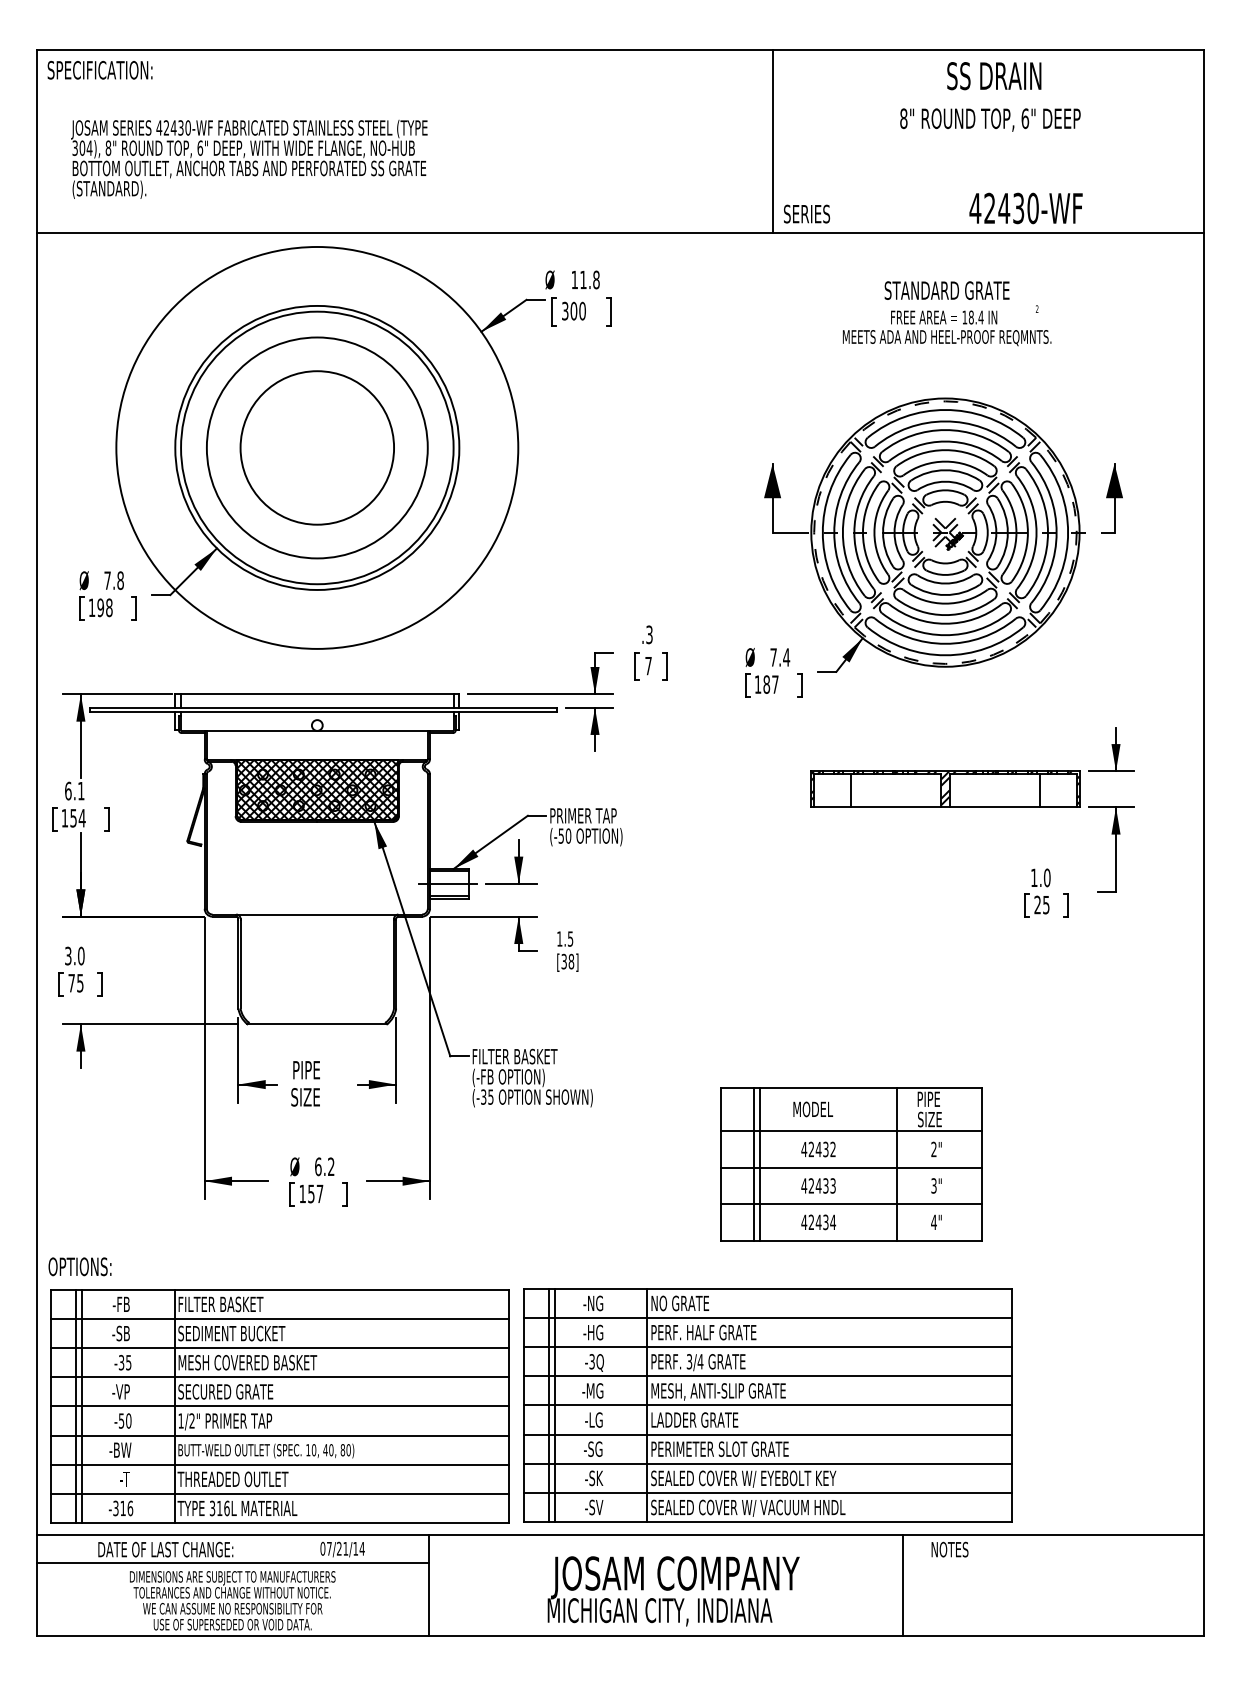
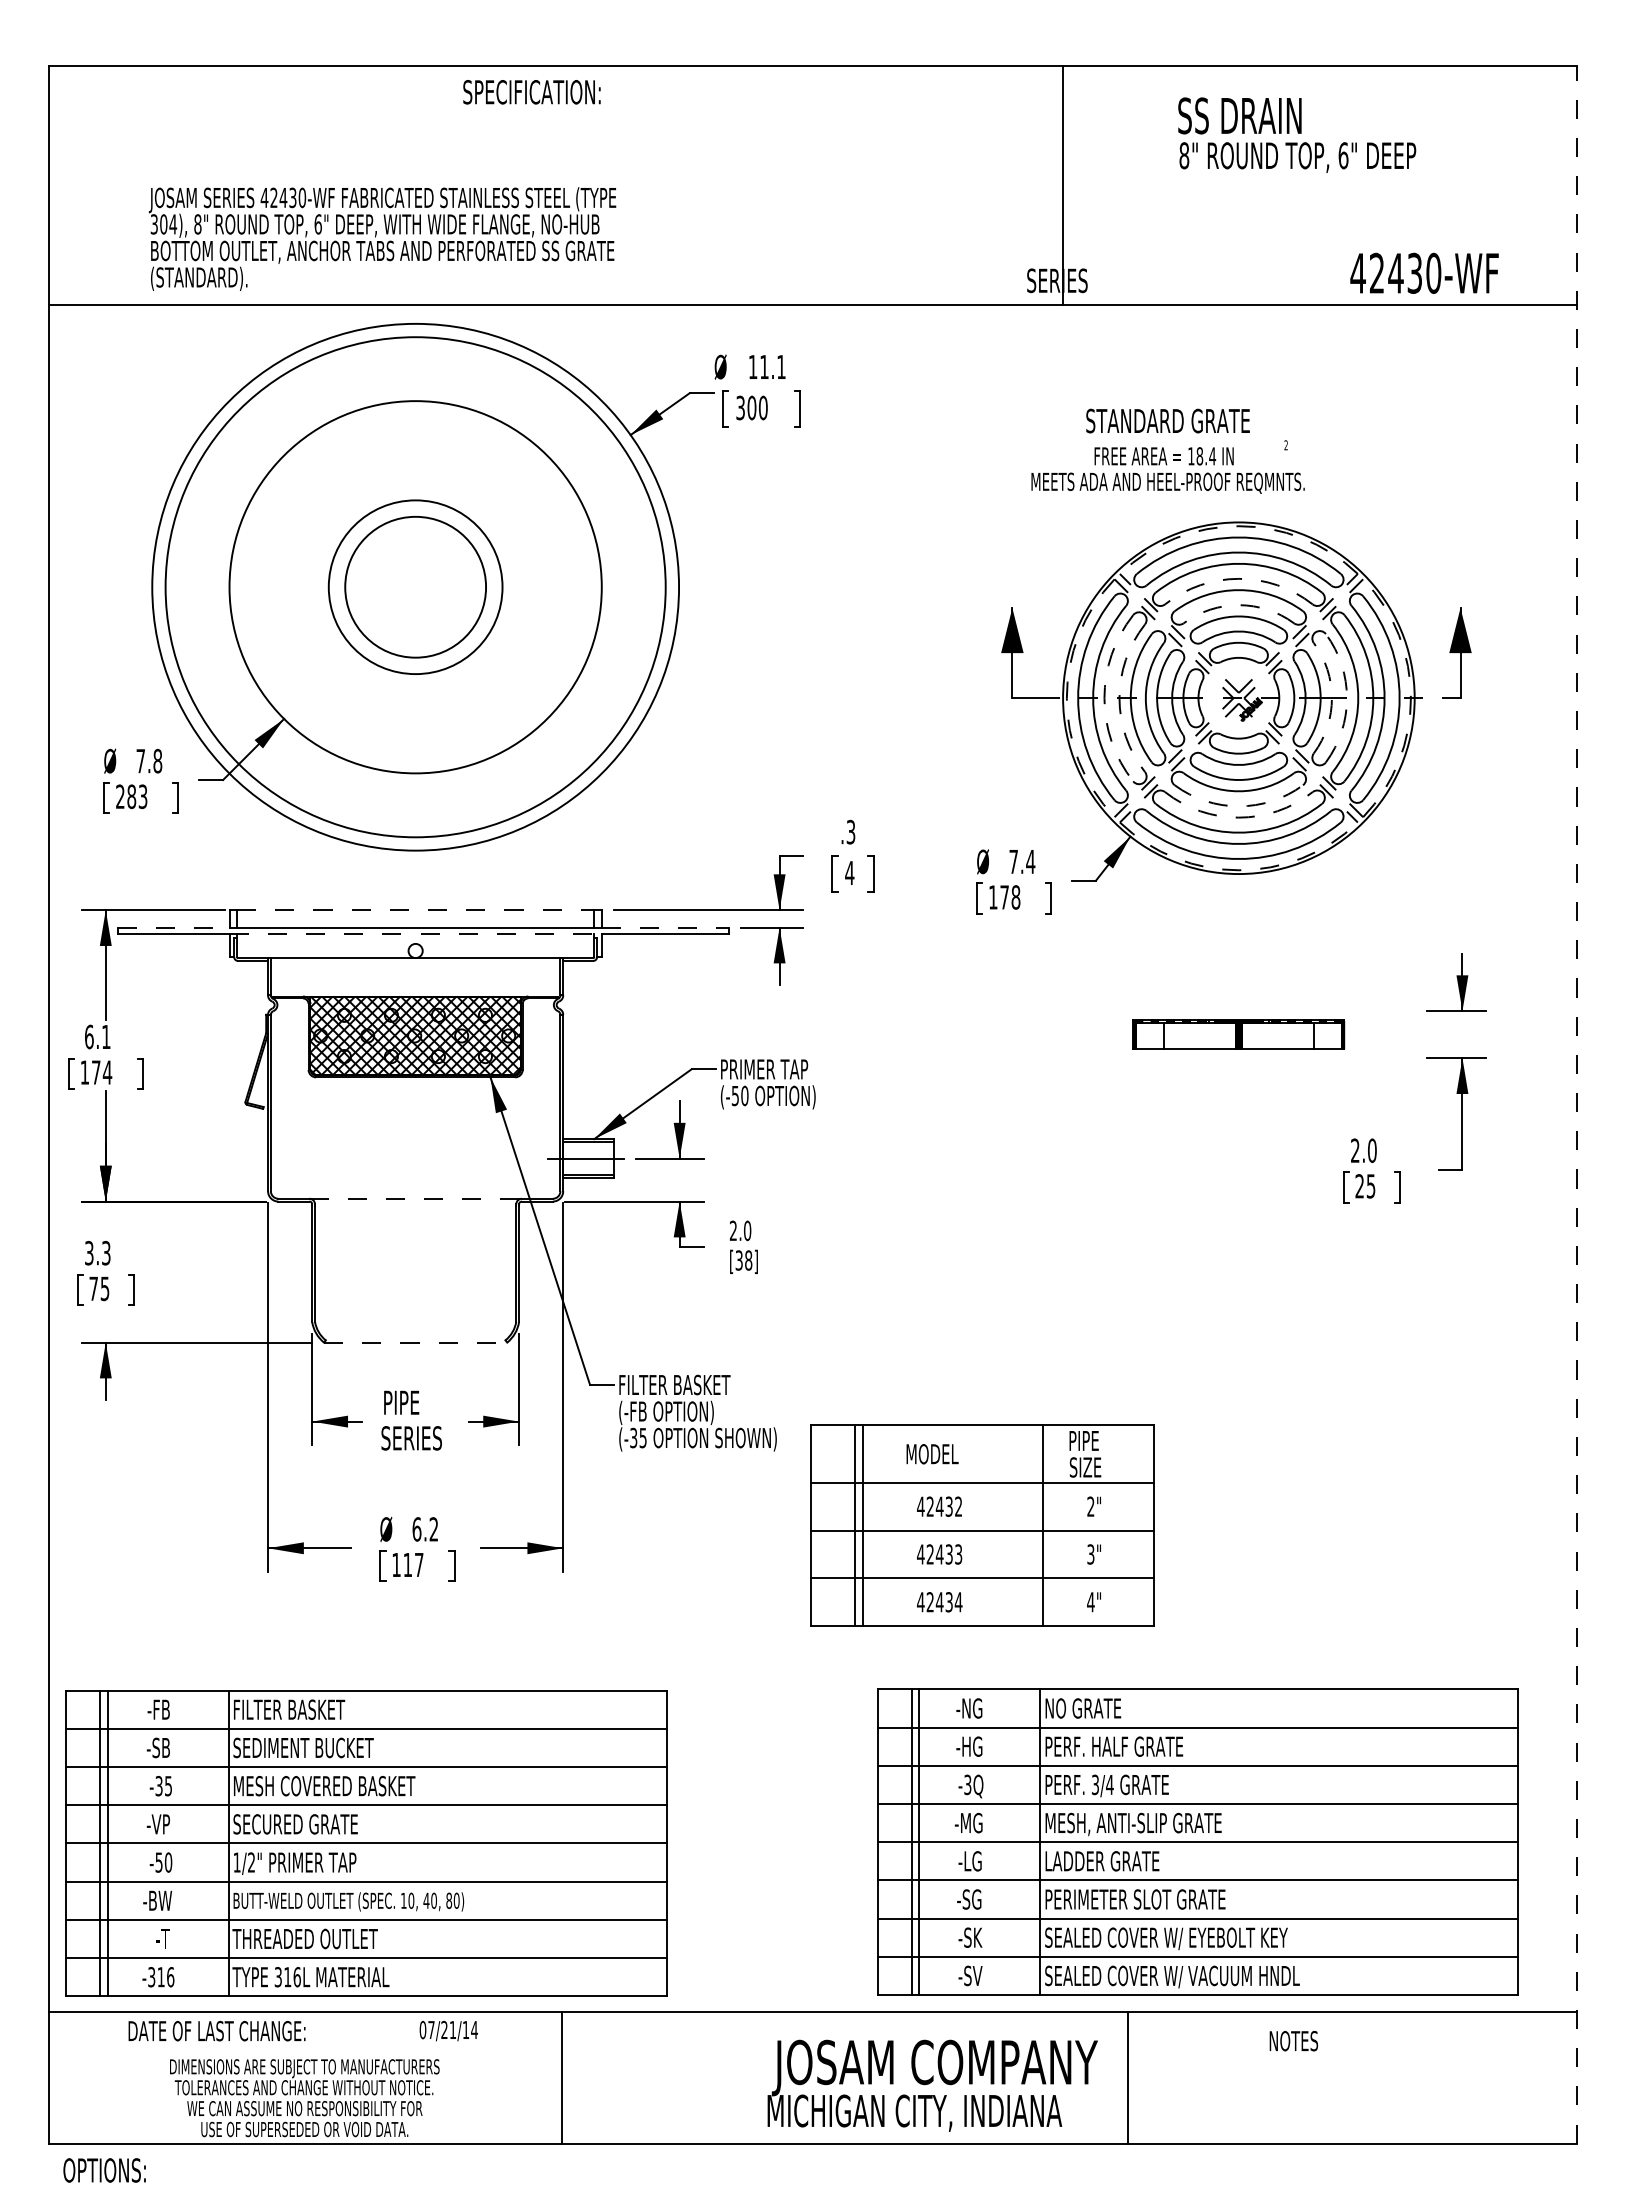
text: (99, 70) -> (531, 92), moved
text: (993, 75) -> (1239, 115), moved
line: (772, 141) -> (1062, 185), moved
text: (249, 158) -> (382, 238), moved
text: (1026, 207) -> (1424, 272), moved
text: (596, 279) -> (781, 366), 11.8 -> 11.1
text: (946, 313) -> (1167, 450), moved
arc: (945, 441) -> (1238, 578), solid -> dashed
circle: (317, 447) -> (415, 586), size x0.7
circle: (317, 447) -> (415, 586), size x1.4
circle: (317, 448) -> (415, 587), size x0.6
arc: (945, 461) -> (1238, 605), solid -> dashed
arc: (842, 532) -> (1104, 698), solid -> dashed
arc: (854, 532) -> (1119, 698), solid -> dashed
arc: (1016, 532) -> (1331, 698), solid -> dashed
arc: (1027, 532) -> (1346, 698), solid -> dashed
text: (100, 607) -> (131, 796), 198 -> 283
arc: (945, 615) -> (1238, 806), solid -> dashed
arc: (945, 623) -> (1238, 817), solid -> dashed
text: (648, 665) -> (849, 872), 7 -> 4
text: (771, 684) -> (1010, 897), 187 -> 178
line: (317, 694) -> (415, 910), solid -> dashed
line: (132, 707) -> (173, 927), solid -> dashed
line: (507, 707) -> (665, 927), solid -> dashed
line: (317, 712) -> (416, 933), solid -> dashed
part: (945, 789) -> (1238, 1034), size x0.6
text: (73, 818) -> (96, 1072), 154 -> 174
line: (1203, 843) -> (1577, 1105), solid -> dashed
text: (1034, 877) -> (1355, 1150), 1.0 -> 2.0
line: (317, 914) -> (416, 1198), solid -> dashed
text: (565, 938) -> (740, 1230), 1.5 -> 2.0
text: (80, 956) -> (105, 1253), 3.0 -> 3.3
line: (317, 1024) -> (415, 1342), solid -> dashed
text: (319, 1097) -> (418, 1438), SIZE -> SERIES
part: (851, 1163) -> (982, 1525), moved
text: (311, 1194) -> (407, 1565), 157 -> 117
text: (79, 1266) -> (104, 2170), moved
part: (767, 1404) -> (1197, 1841), moved
text: (949, 1549) -> (1293, 2040), moved
line: (233, 1562) -> (305, 2048), removed
line: (903, 1585) -> (1128, 2077), moved
text: (673, 1591) -> (932, 2085), moved

